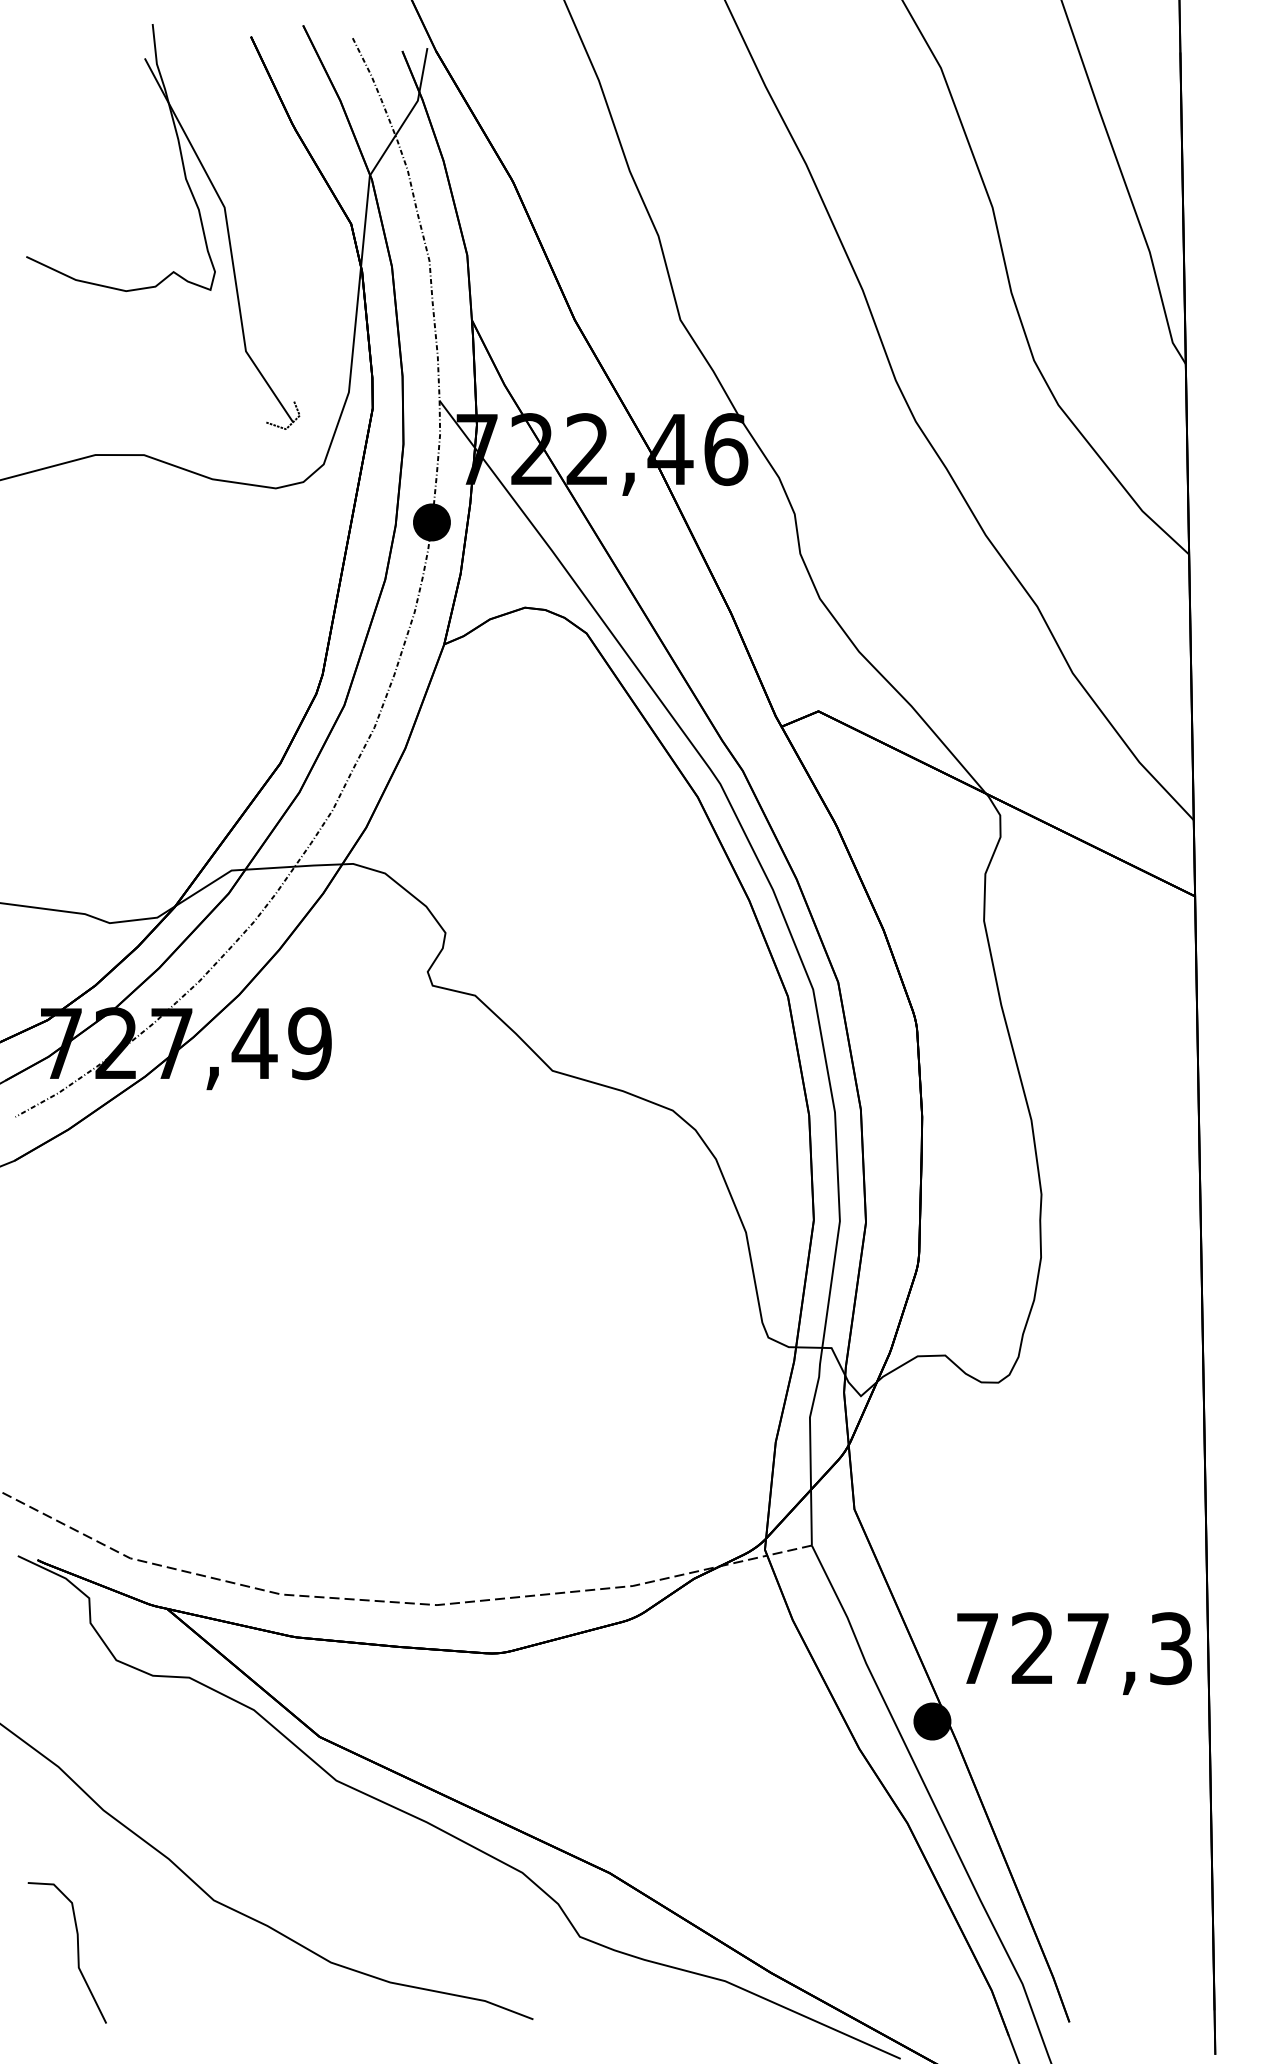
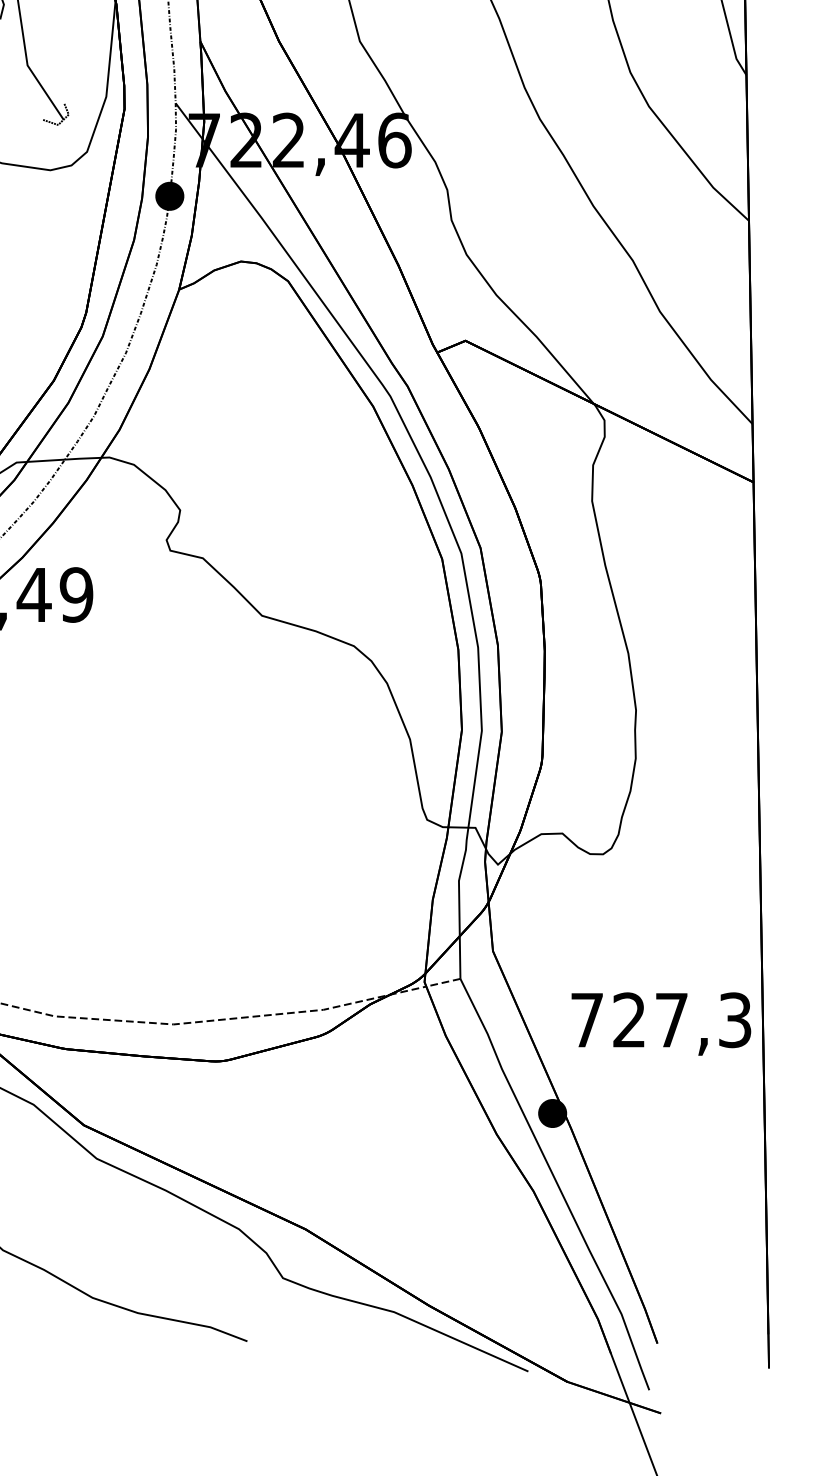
text: (1074, 1653) -> (661, 1023), moved

